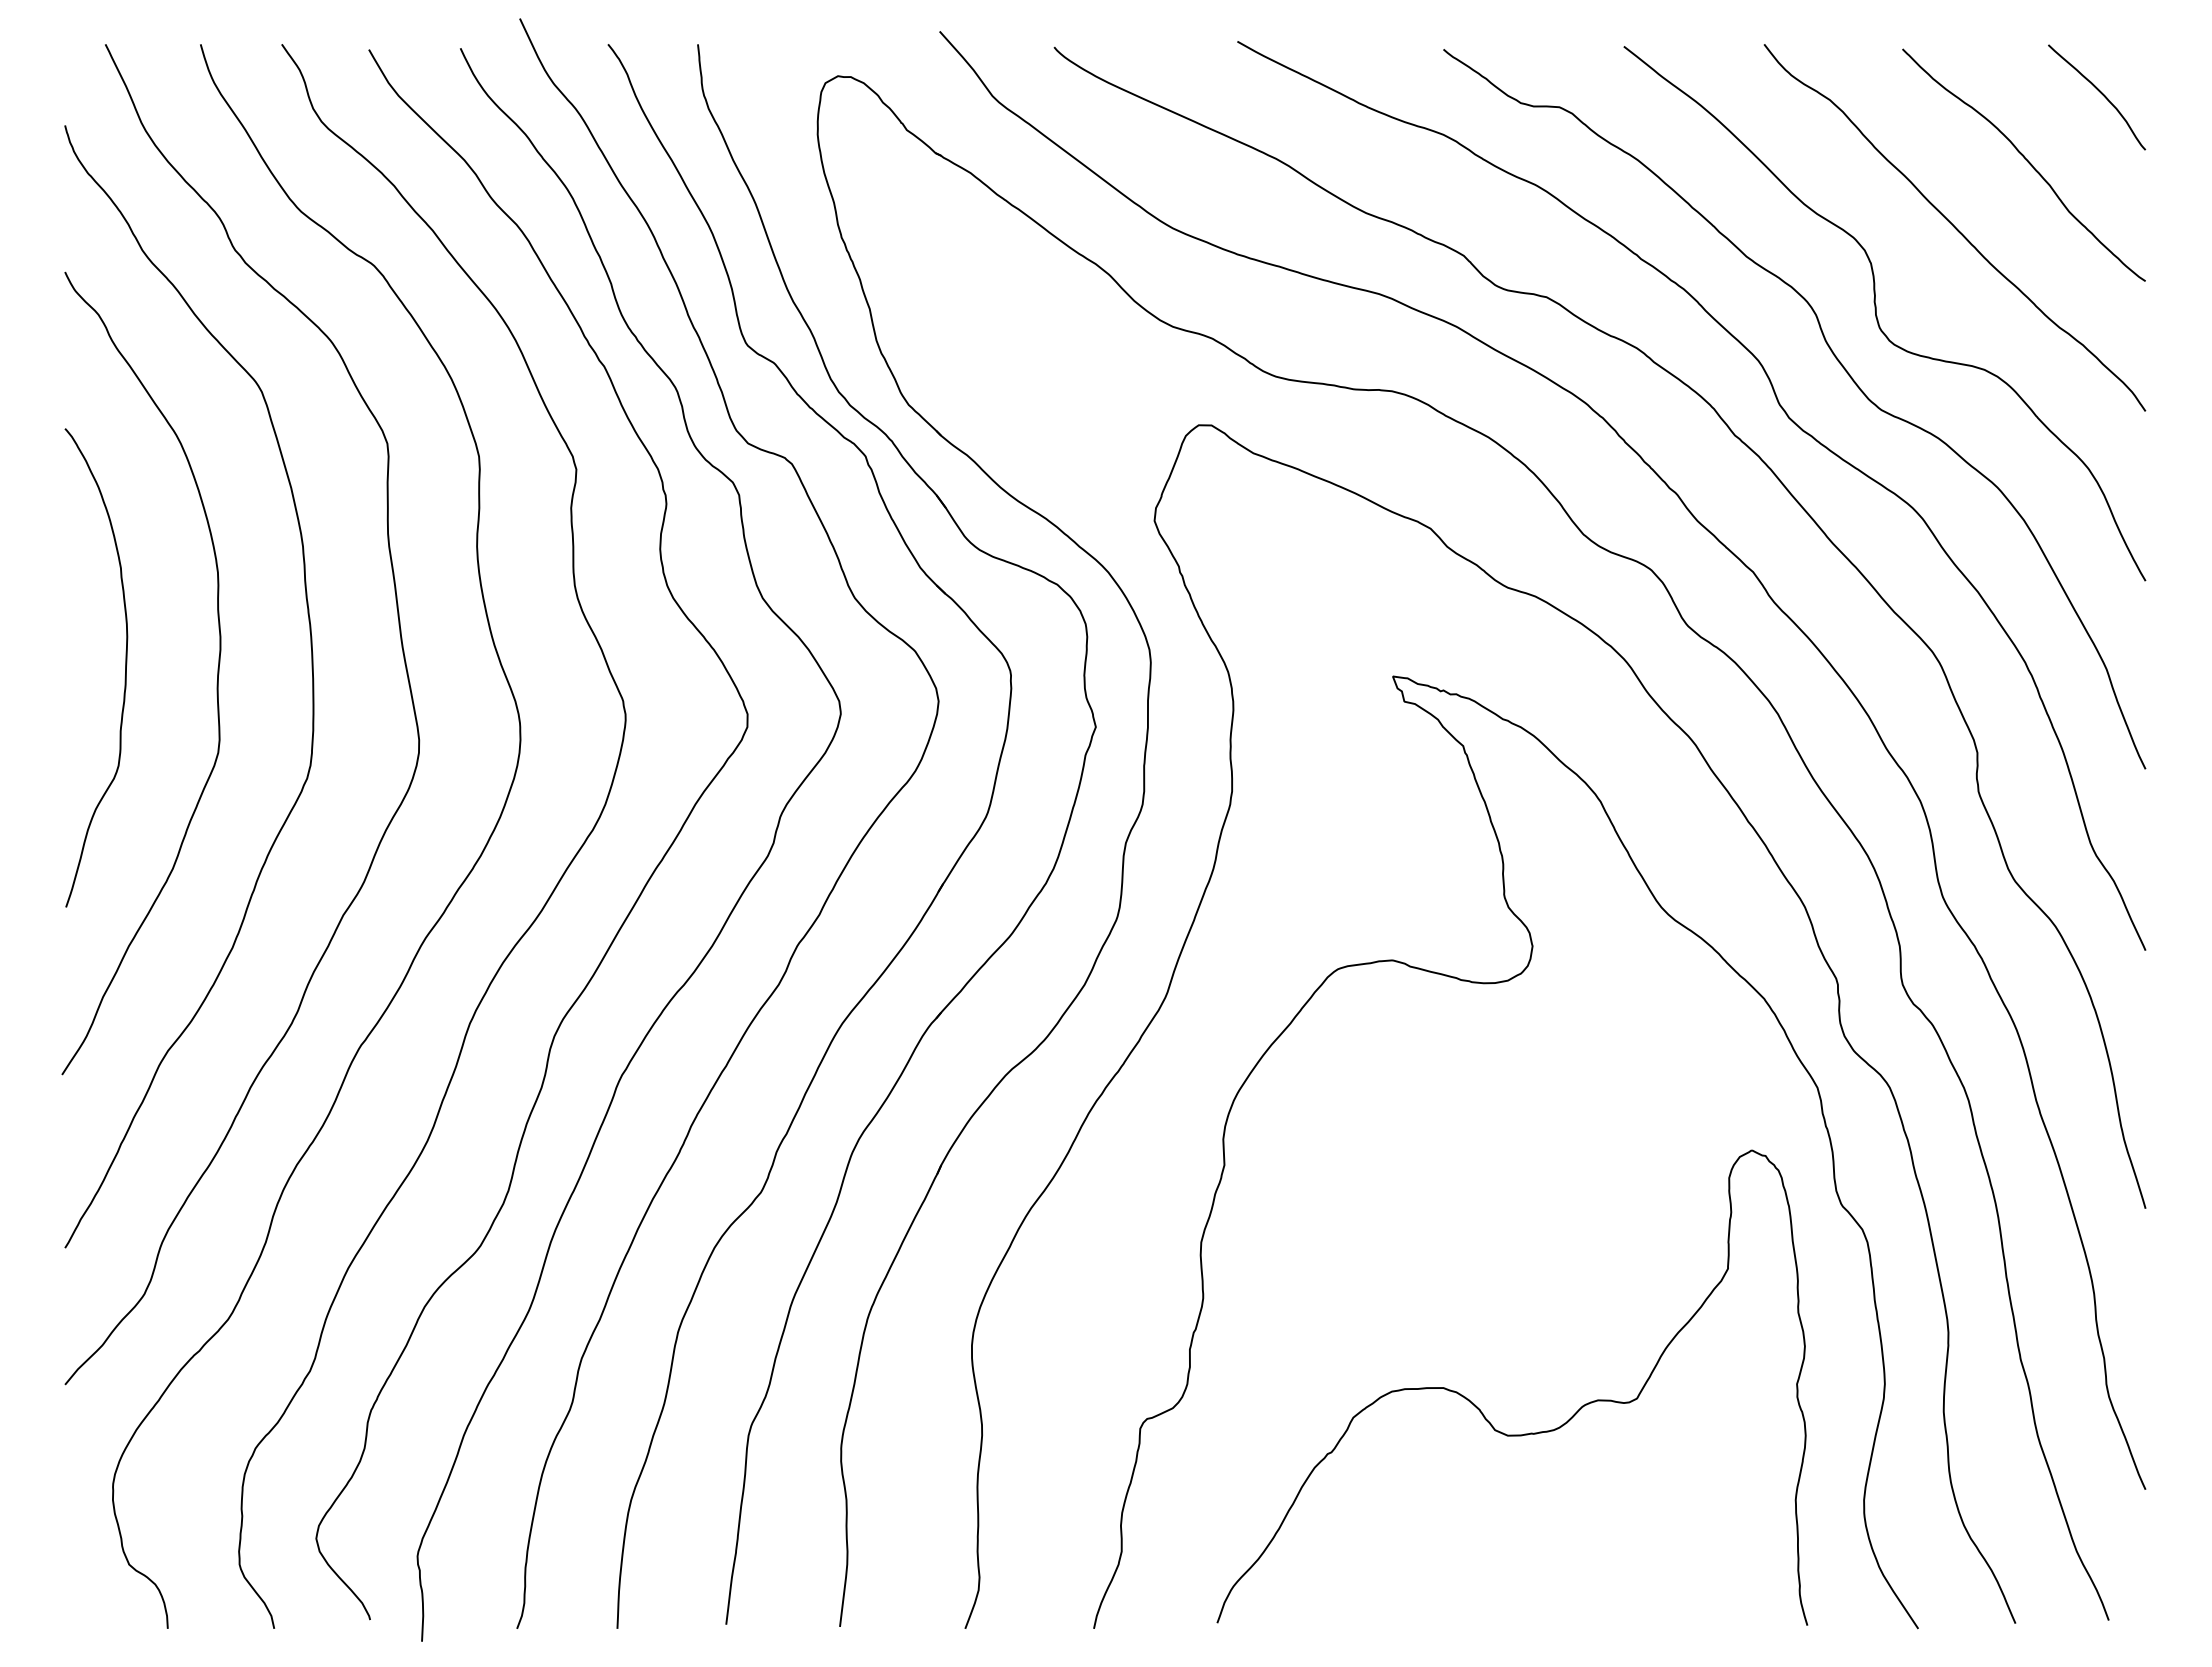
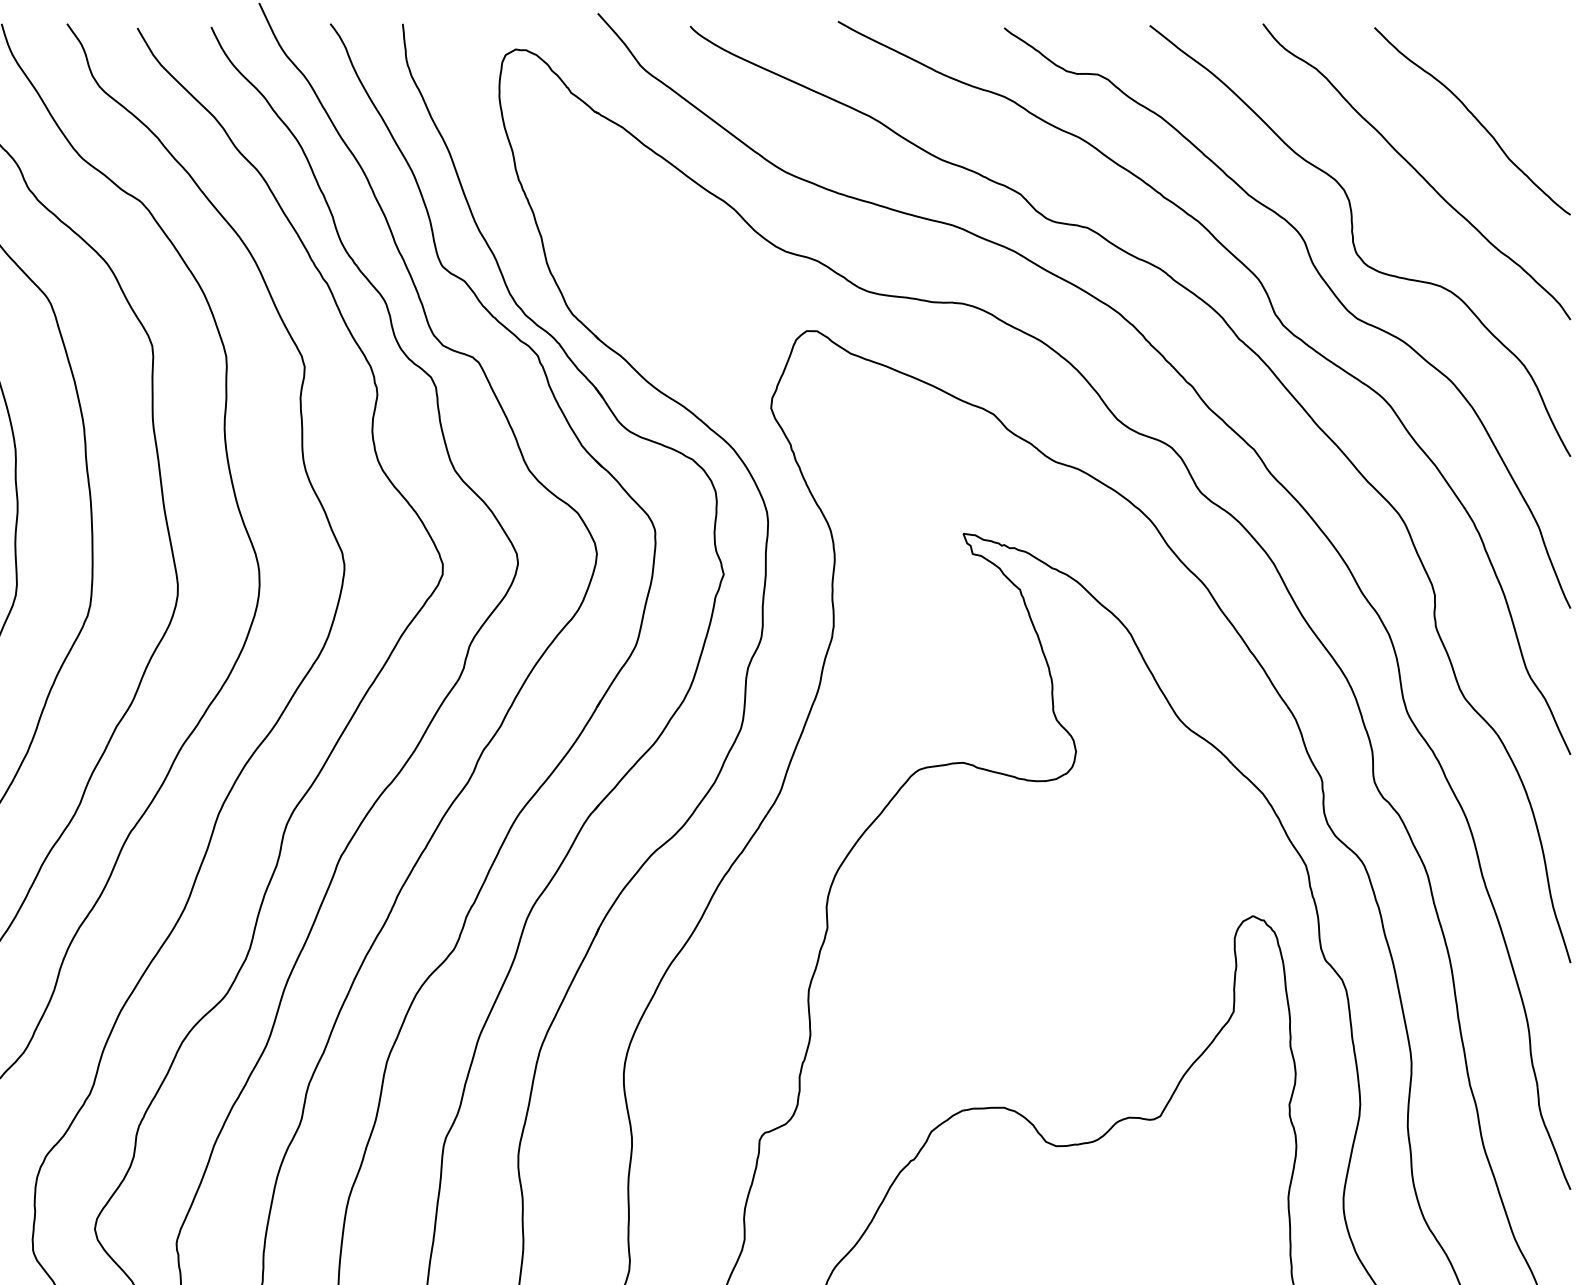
curve: (2100, 93) -> (1534, 63), removed

